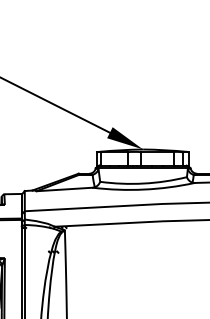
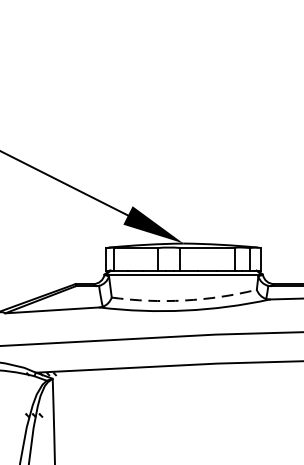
arc: (143, 183) -> (184, 300), solid -> dashed

